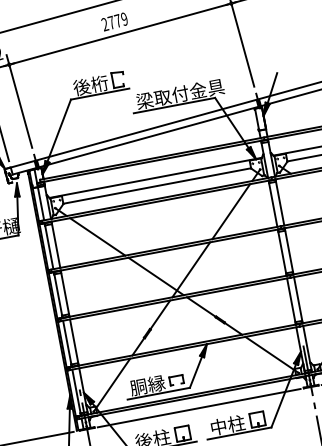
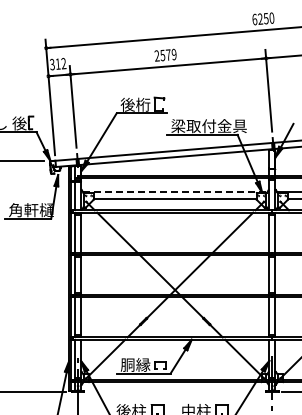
text: (111, 22) -> (162, 55), 2779 -> 2579
line: (156, 177) -> (175, 192), solid -> dashed
line: (199, 408) -> (175, 392), removed

